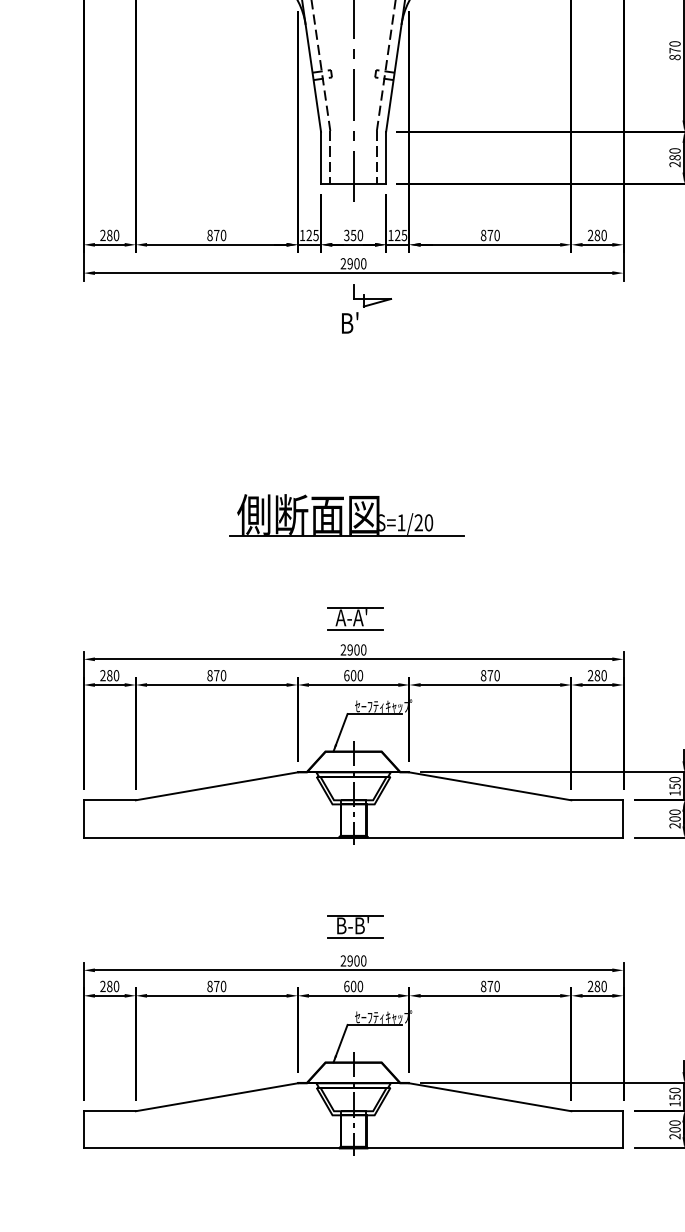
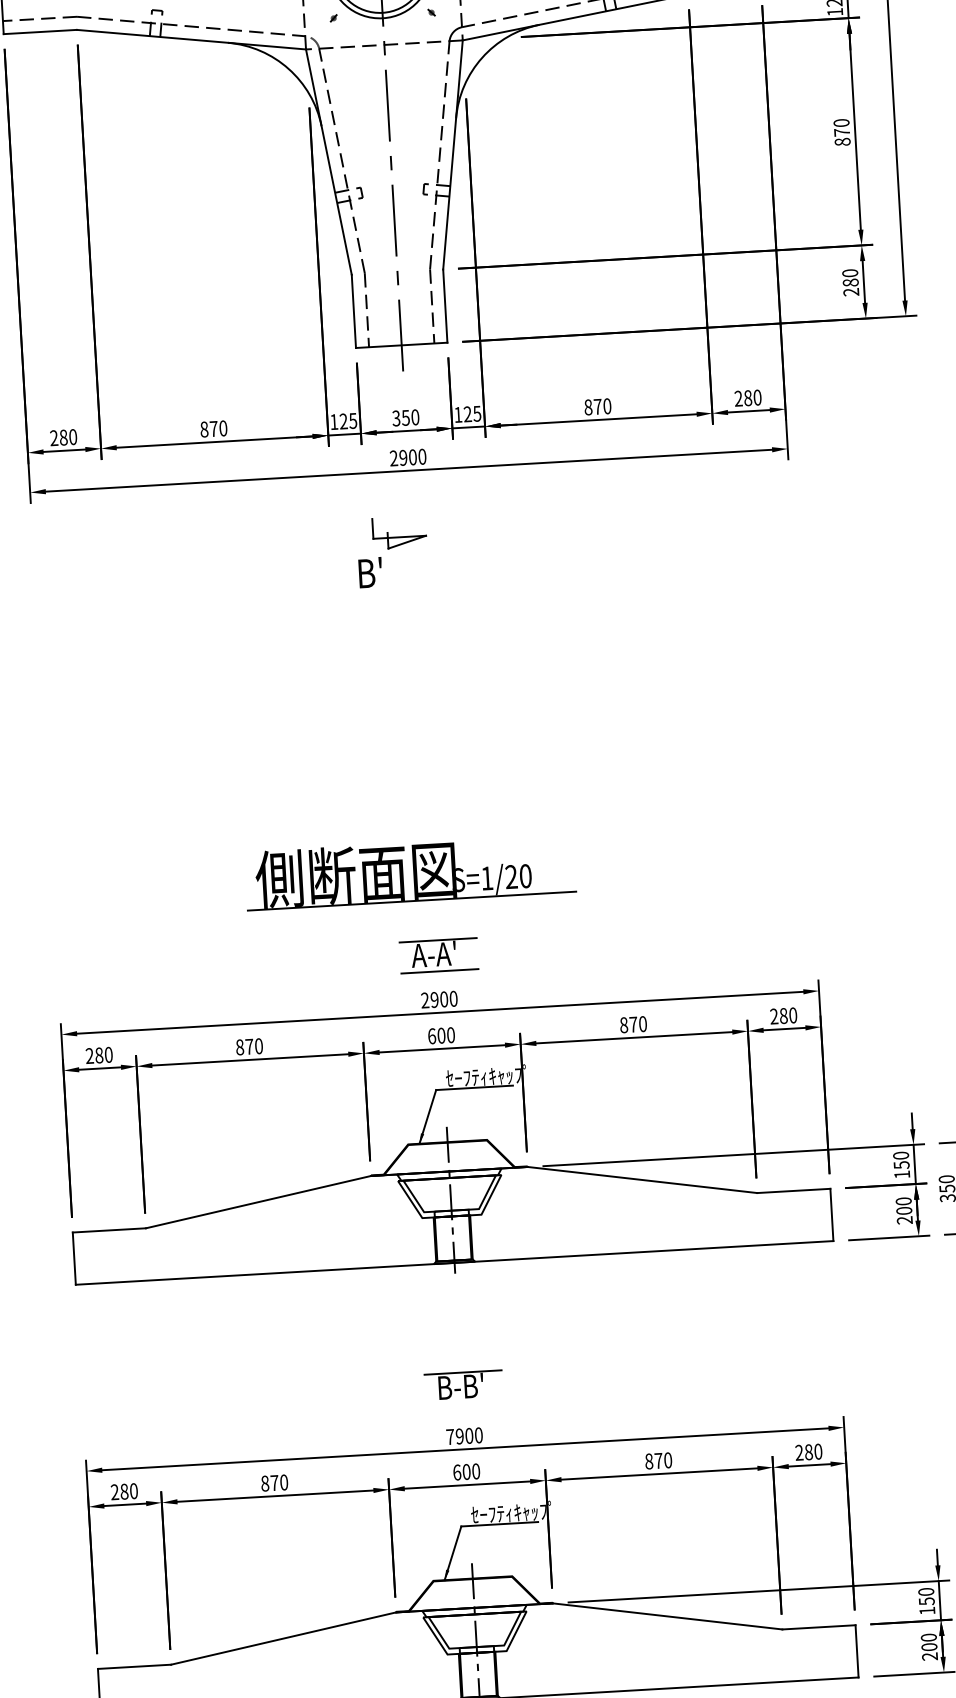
part: (367, 308) -> (393, 551), moved
part: (346, 515) -> (409, 872), moved
line: (354, 937) -> (463, 1403), removed
text: (343, 960) -> (450, 1436), 2900 -> 7900

